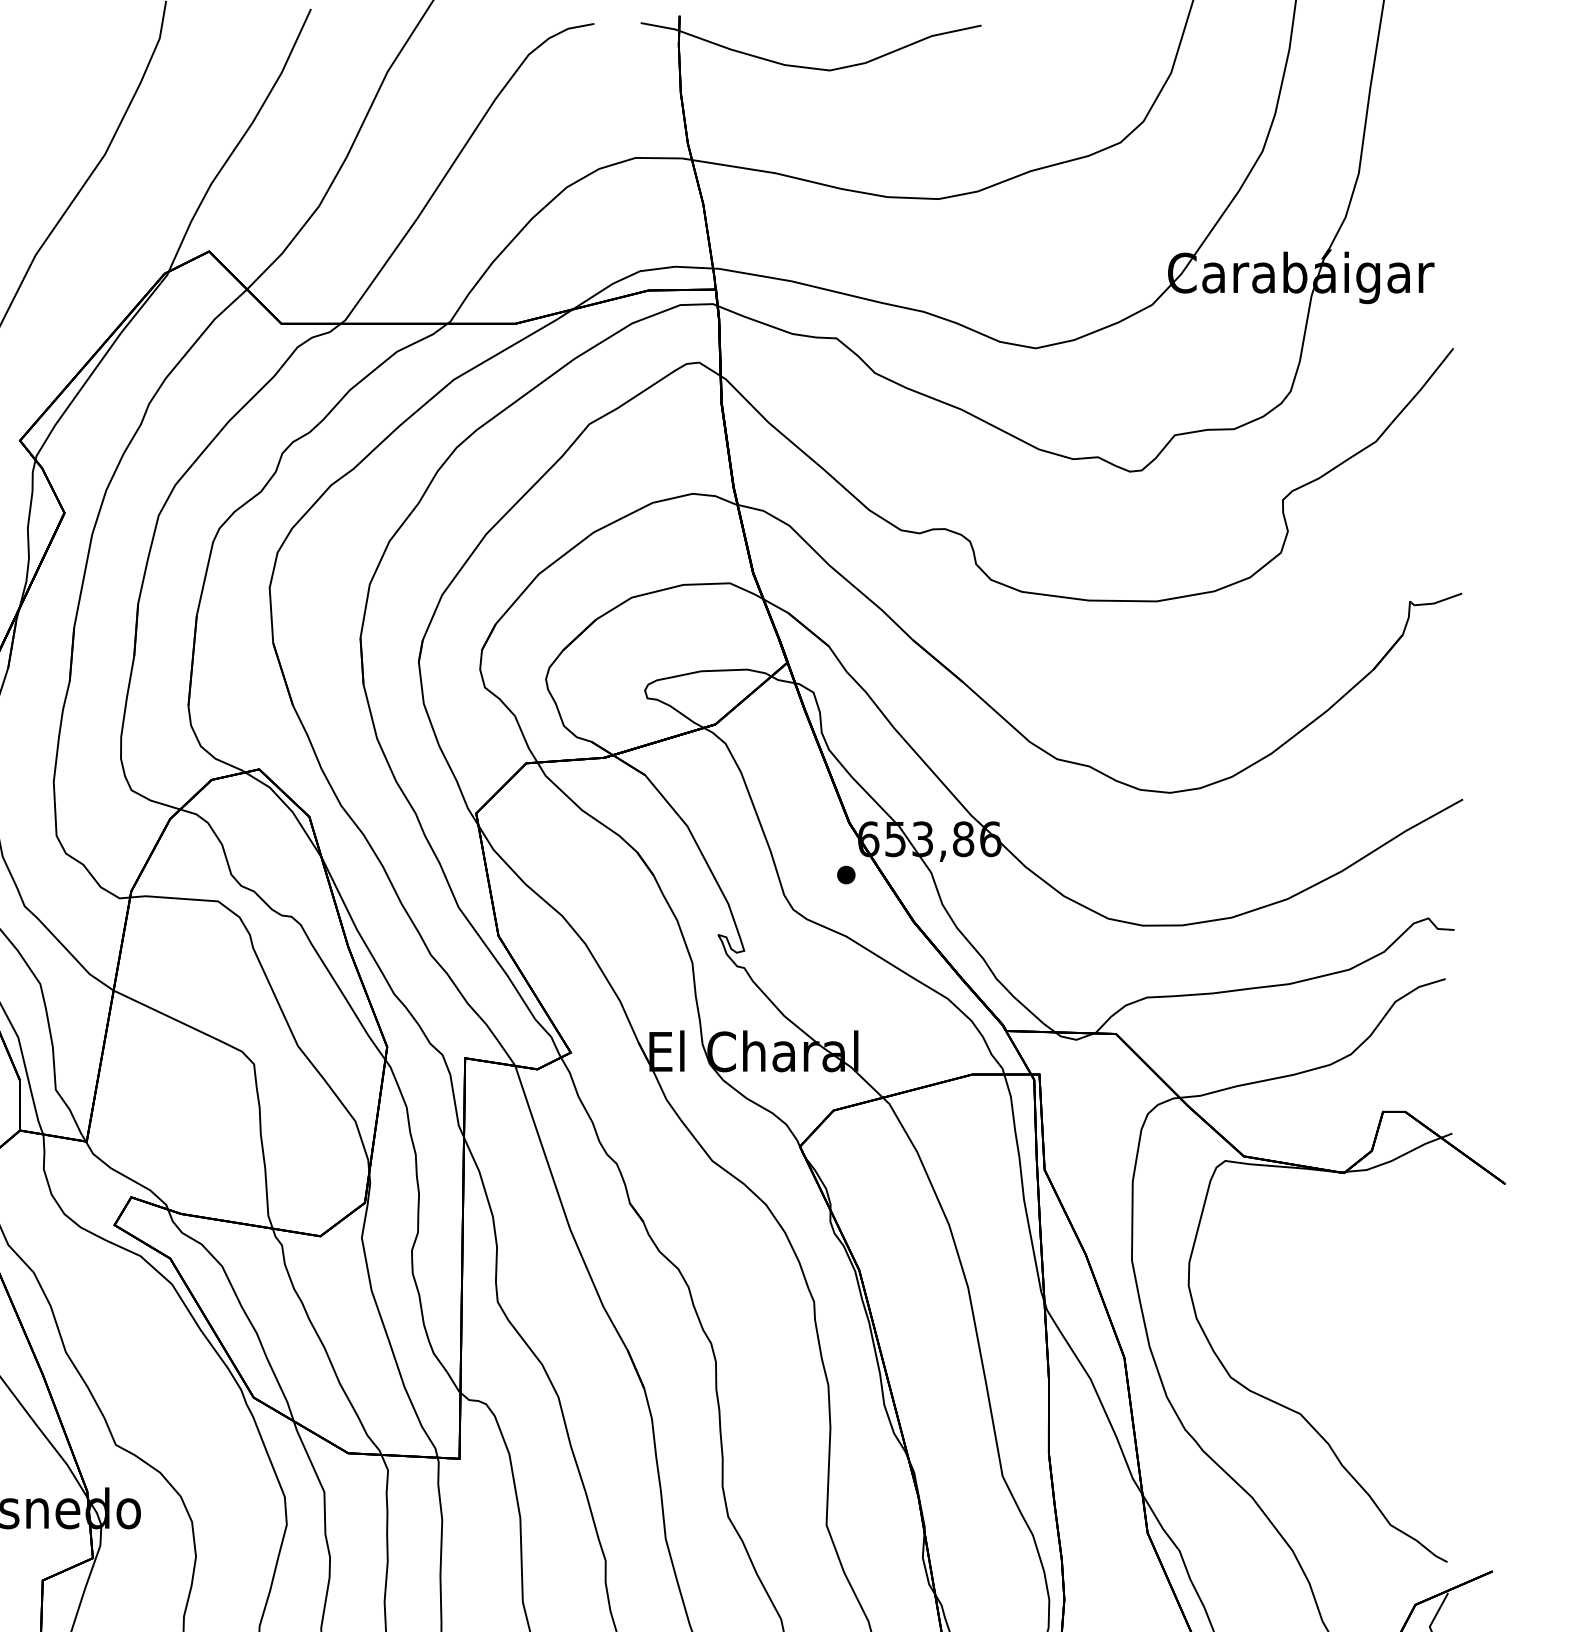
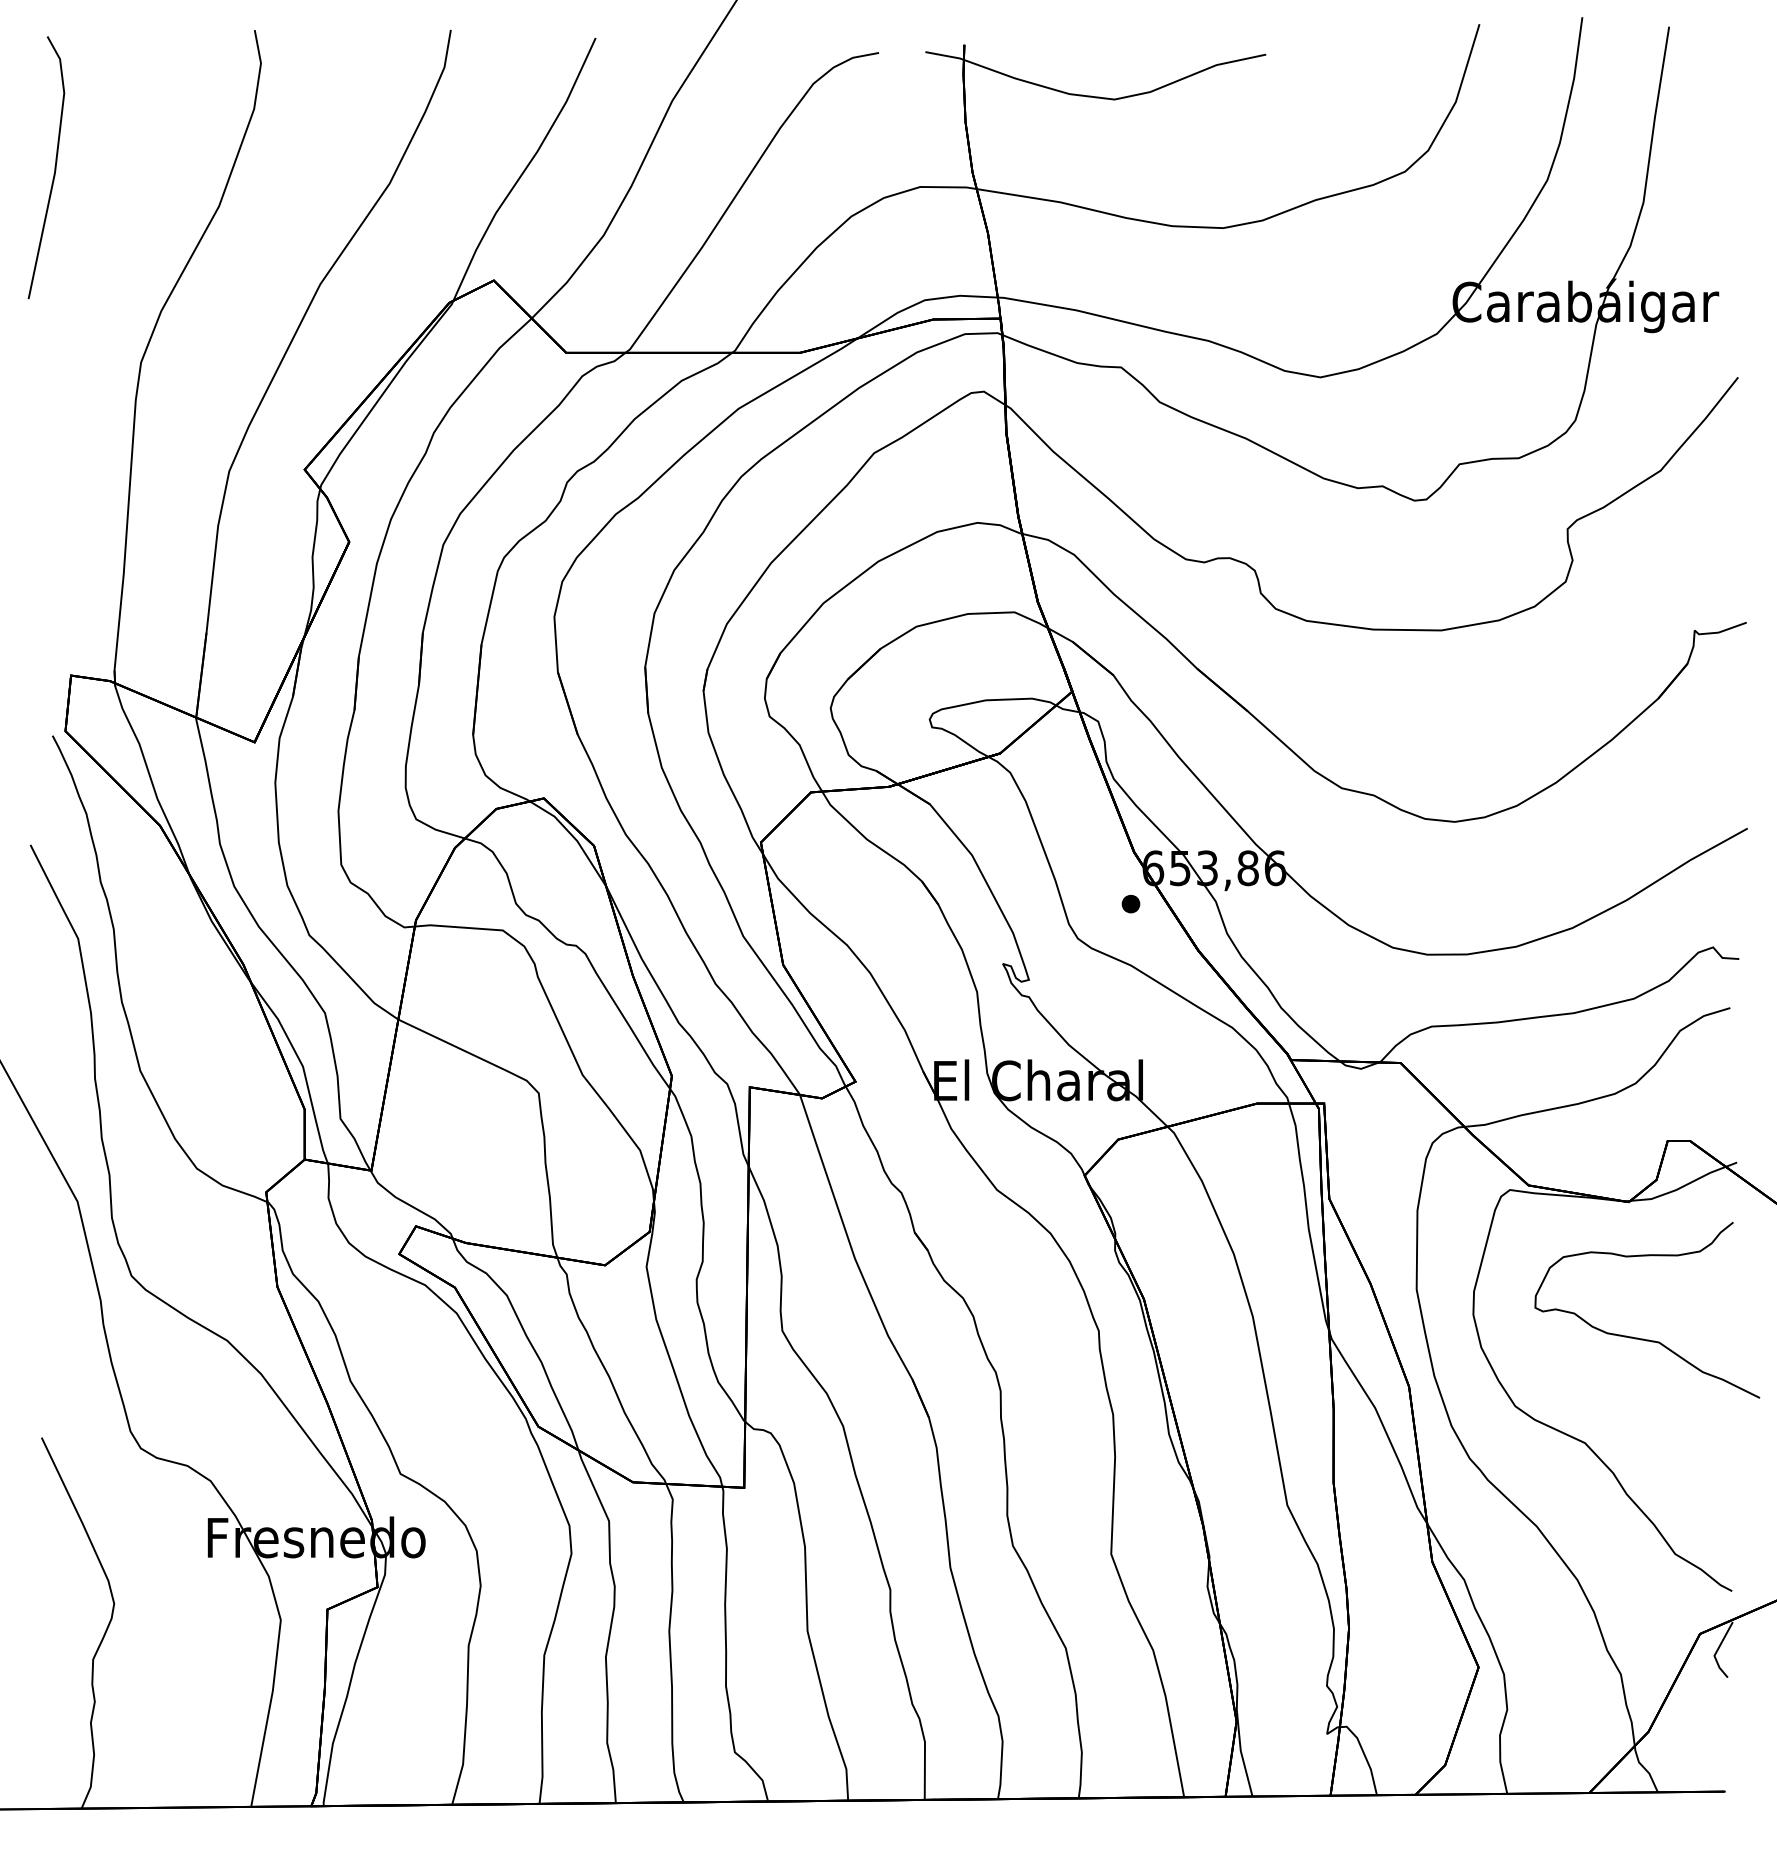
part: (1358, 1309) -> (1643, 1338), added

